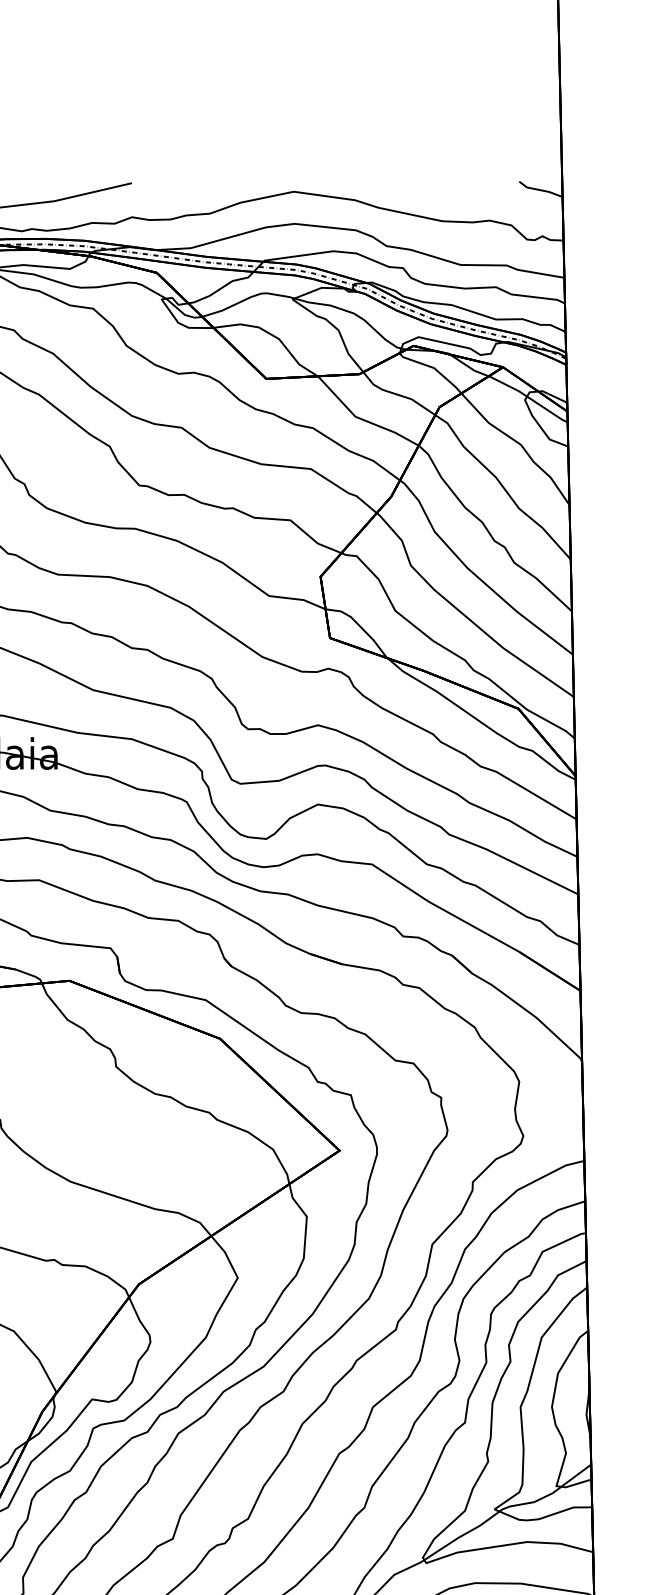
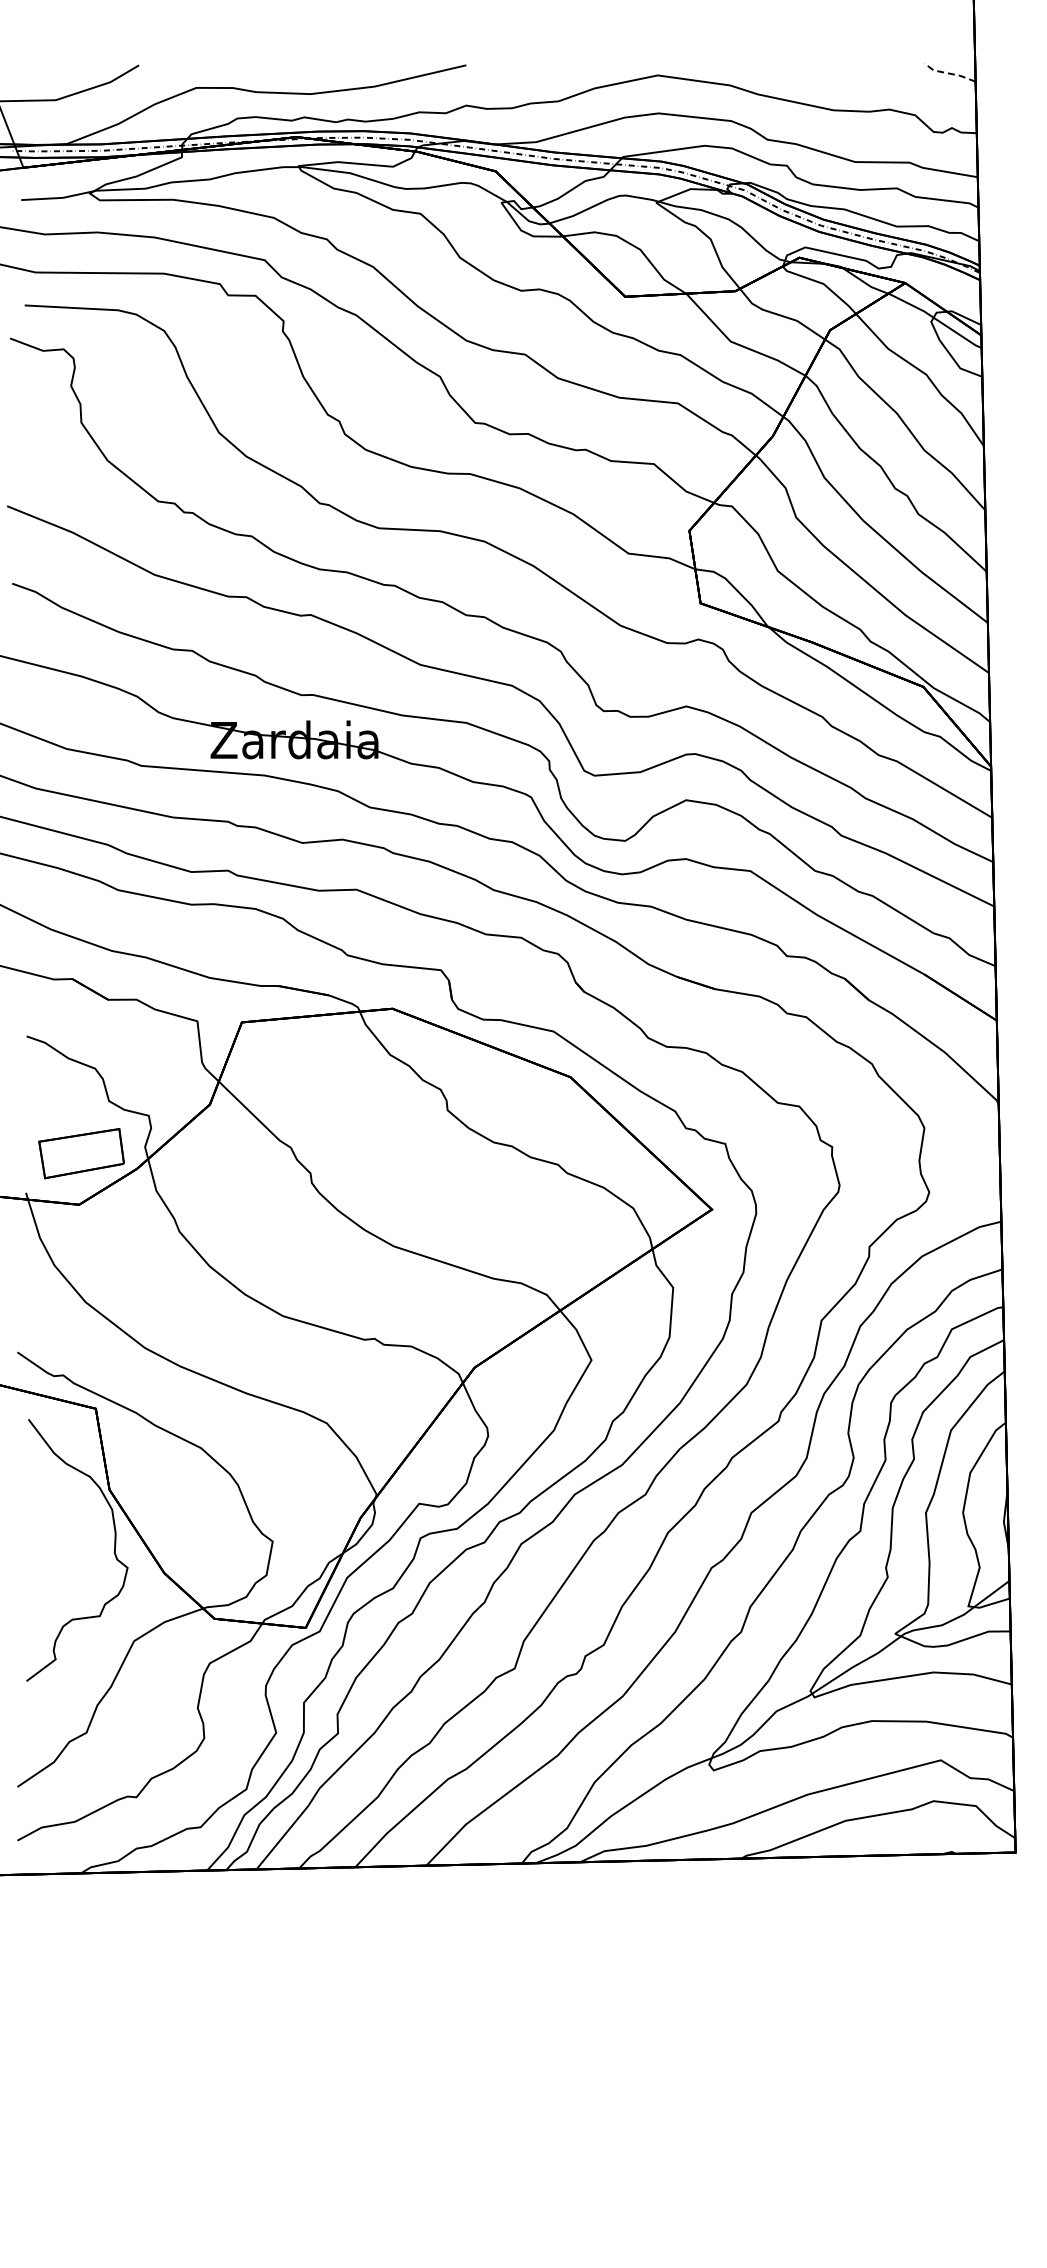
line: (540, 190) -> (949, 73), solid -> dashed

